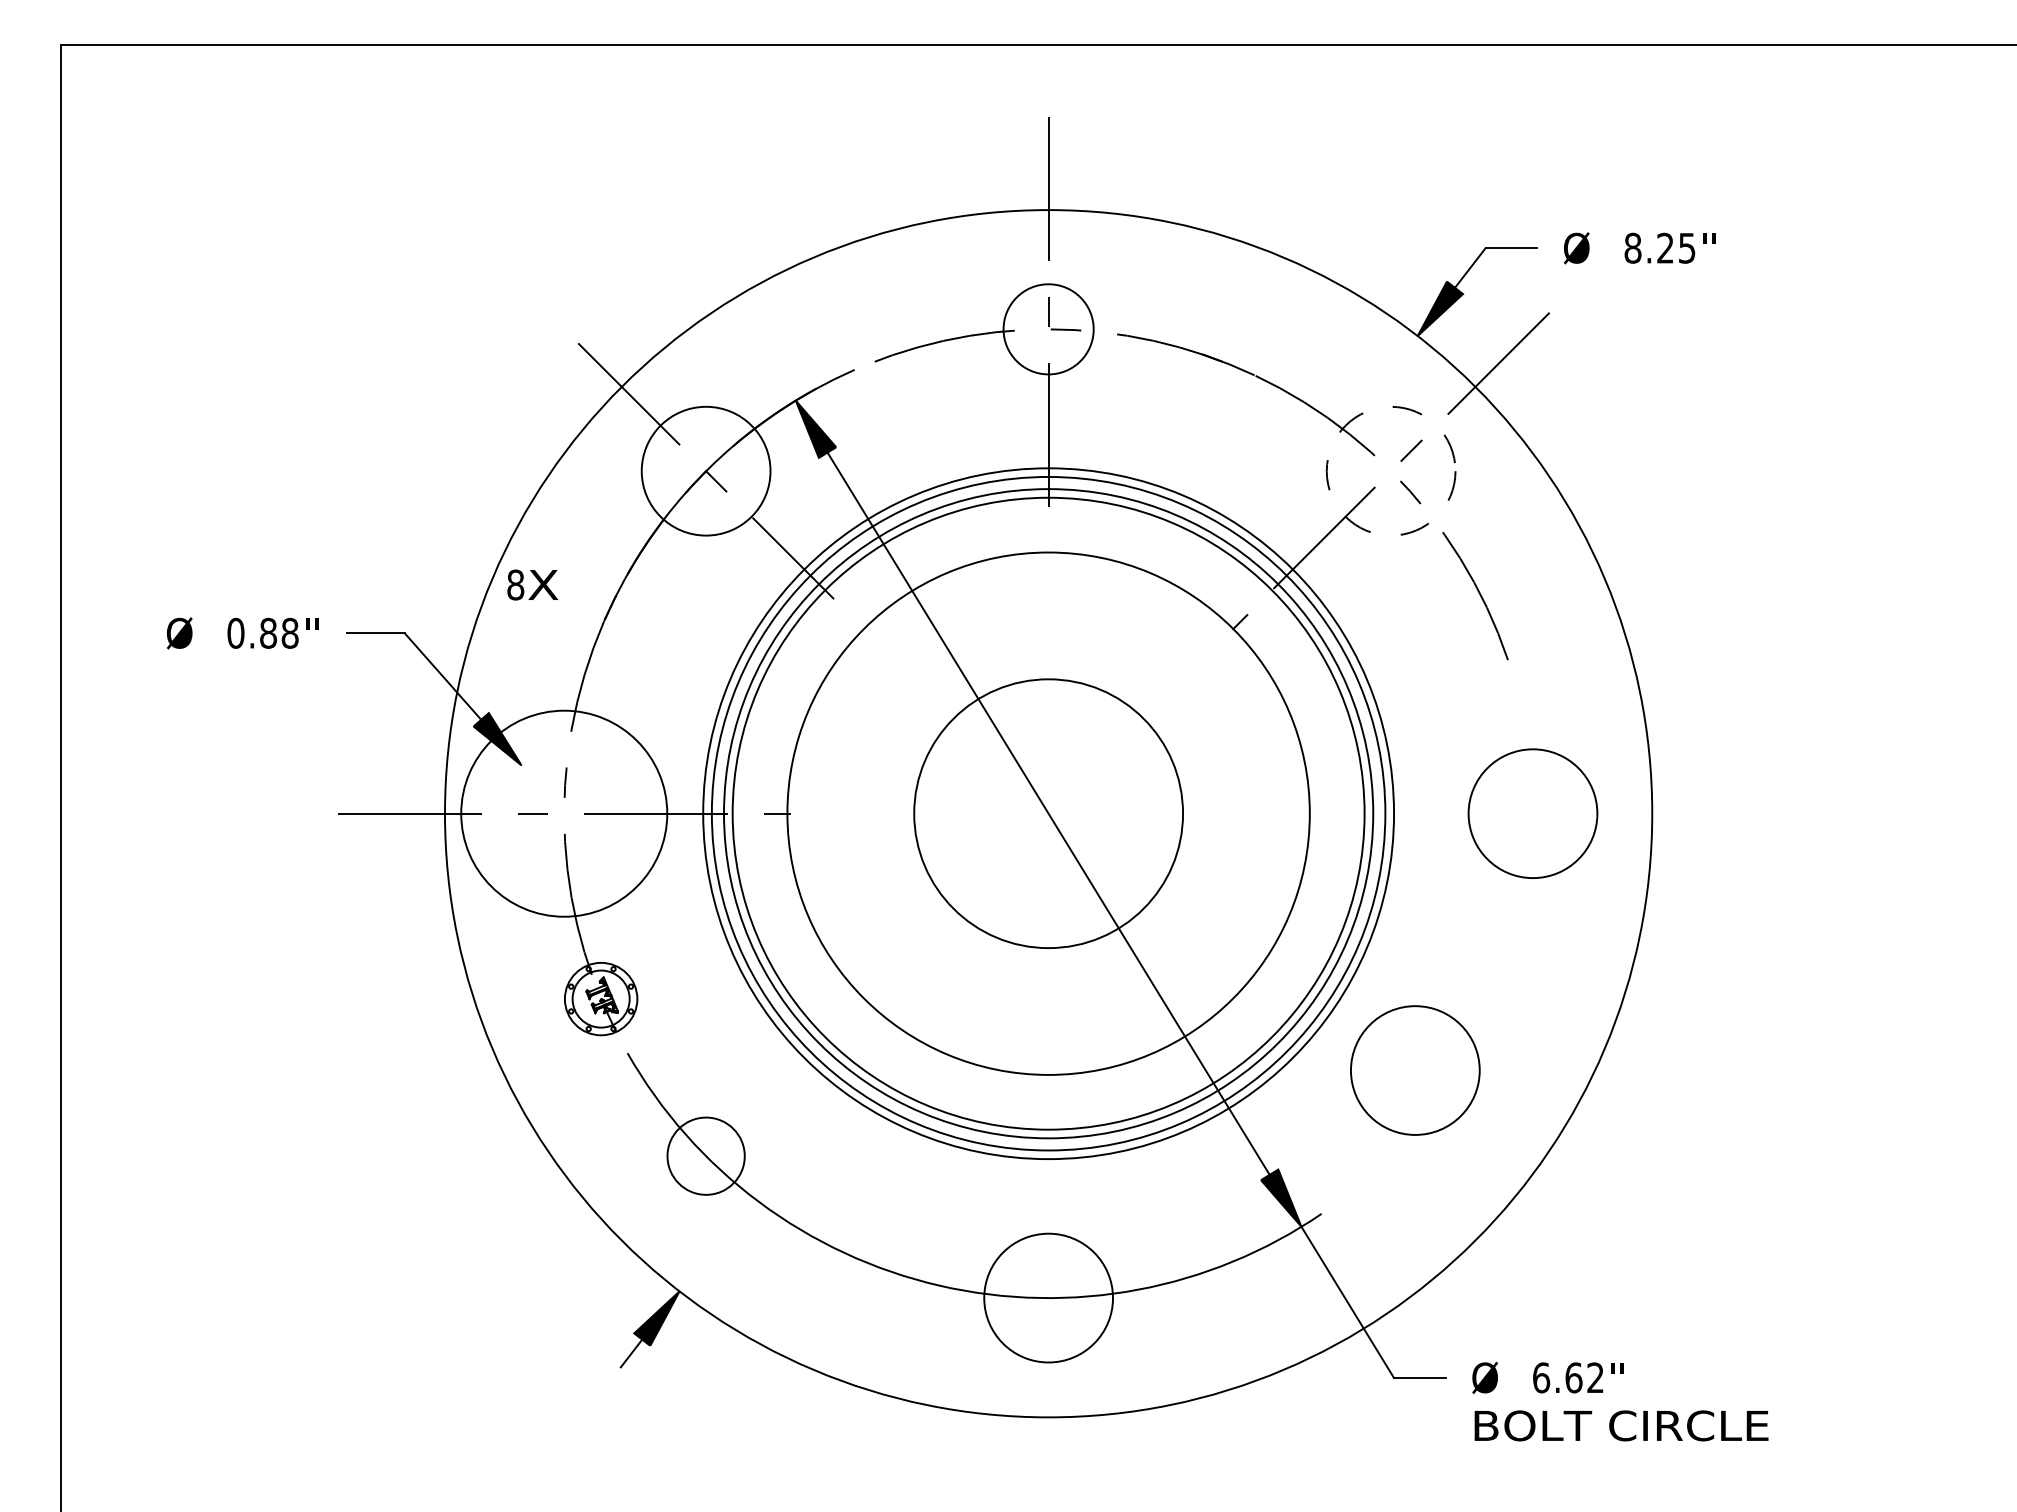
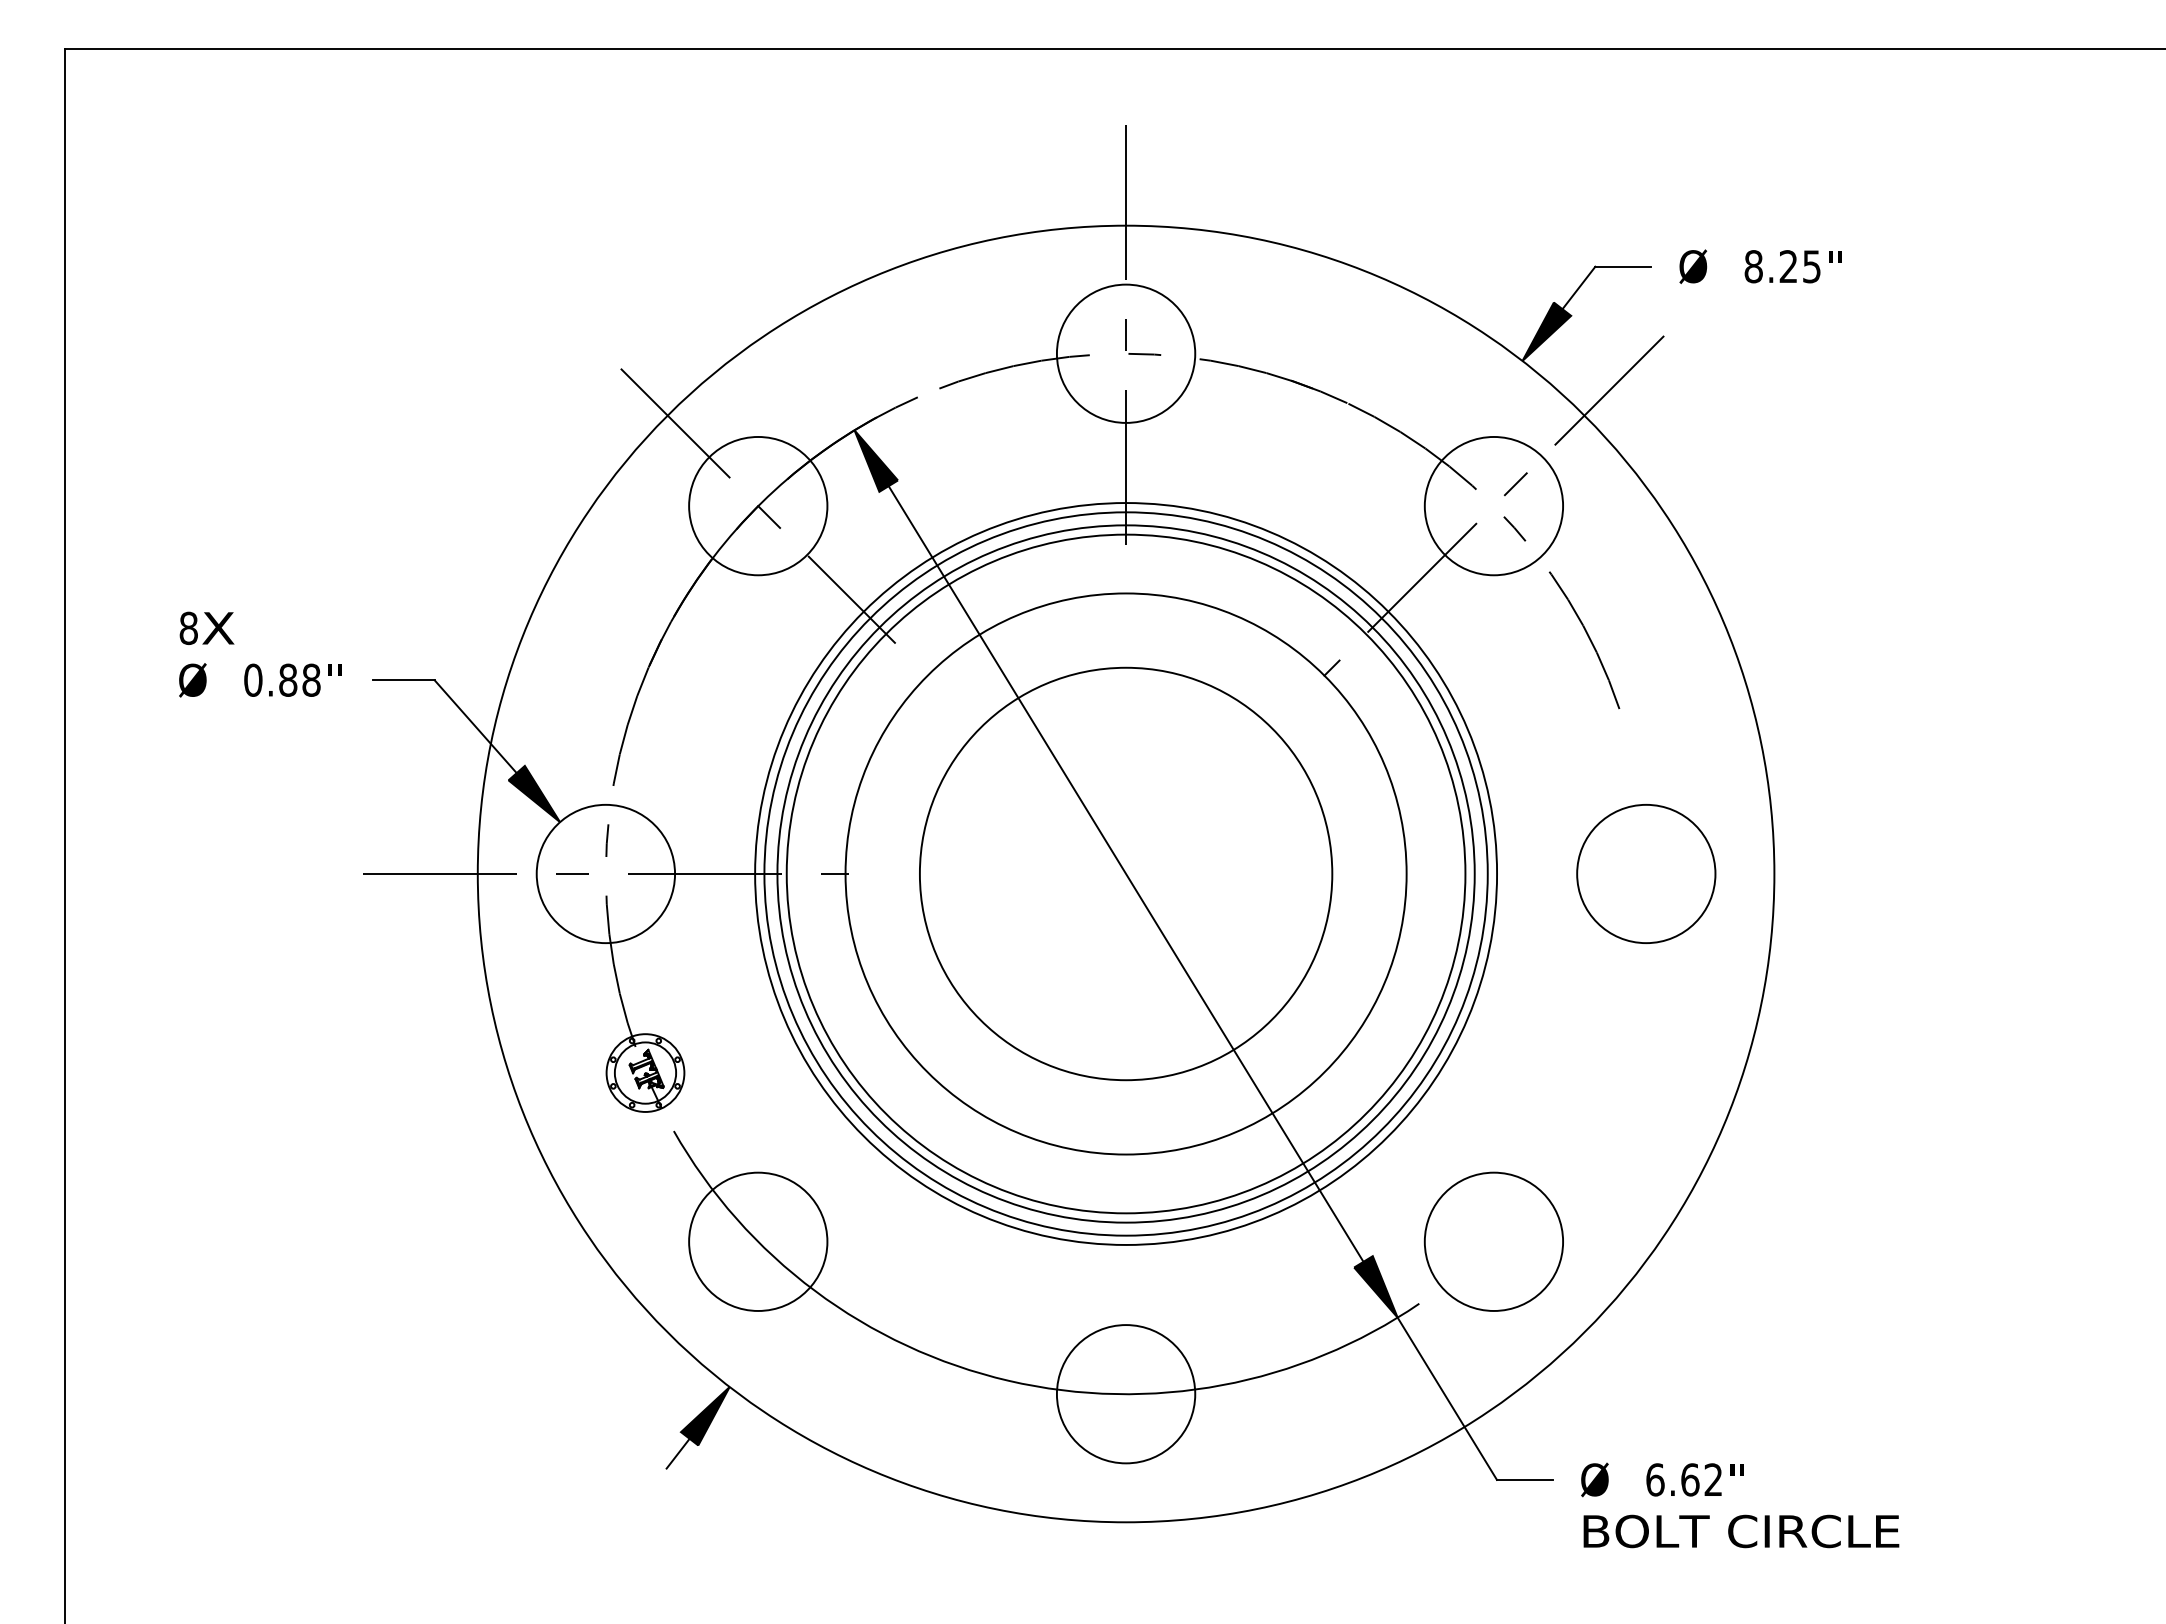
circle: (1048, 329) -> (1125, 353), size x1.43
circle: (1390, 470) -> (1493, 505), dashed -> solid
text: (532, 584) -> (206, 627), moved
circle: (563, 813) -> (605, 873), size x0.62
circle: (1048, 813) -> (1125, 873), size x1.43
circle: (1414, 1070) -> (1493, 1241), moved
circle: (706, 1155) -> (758, 1241), size x1.67

